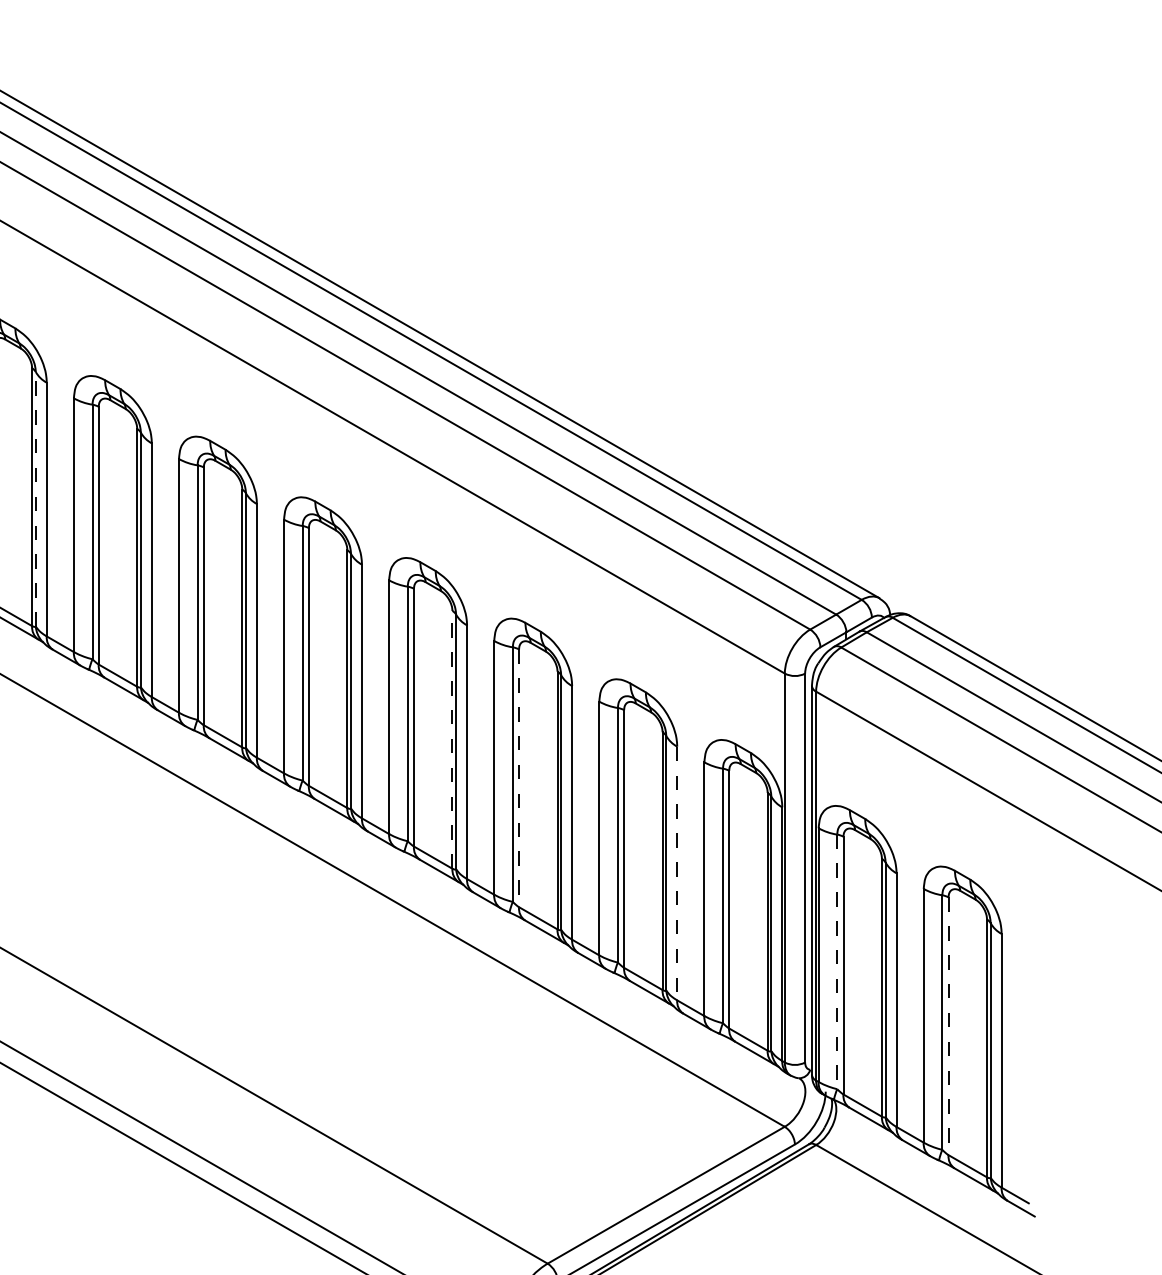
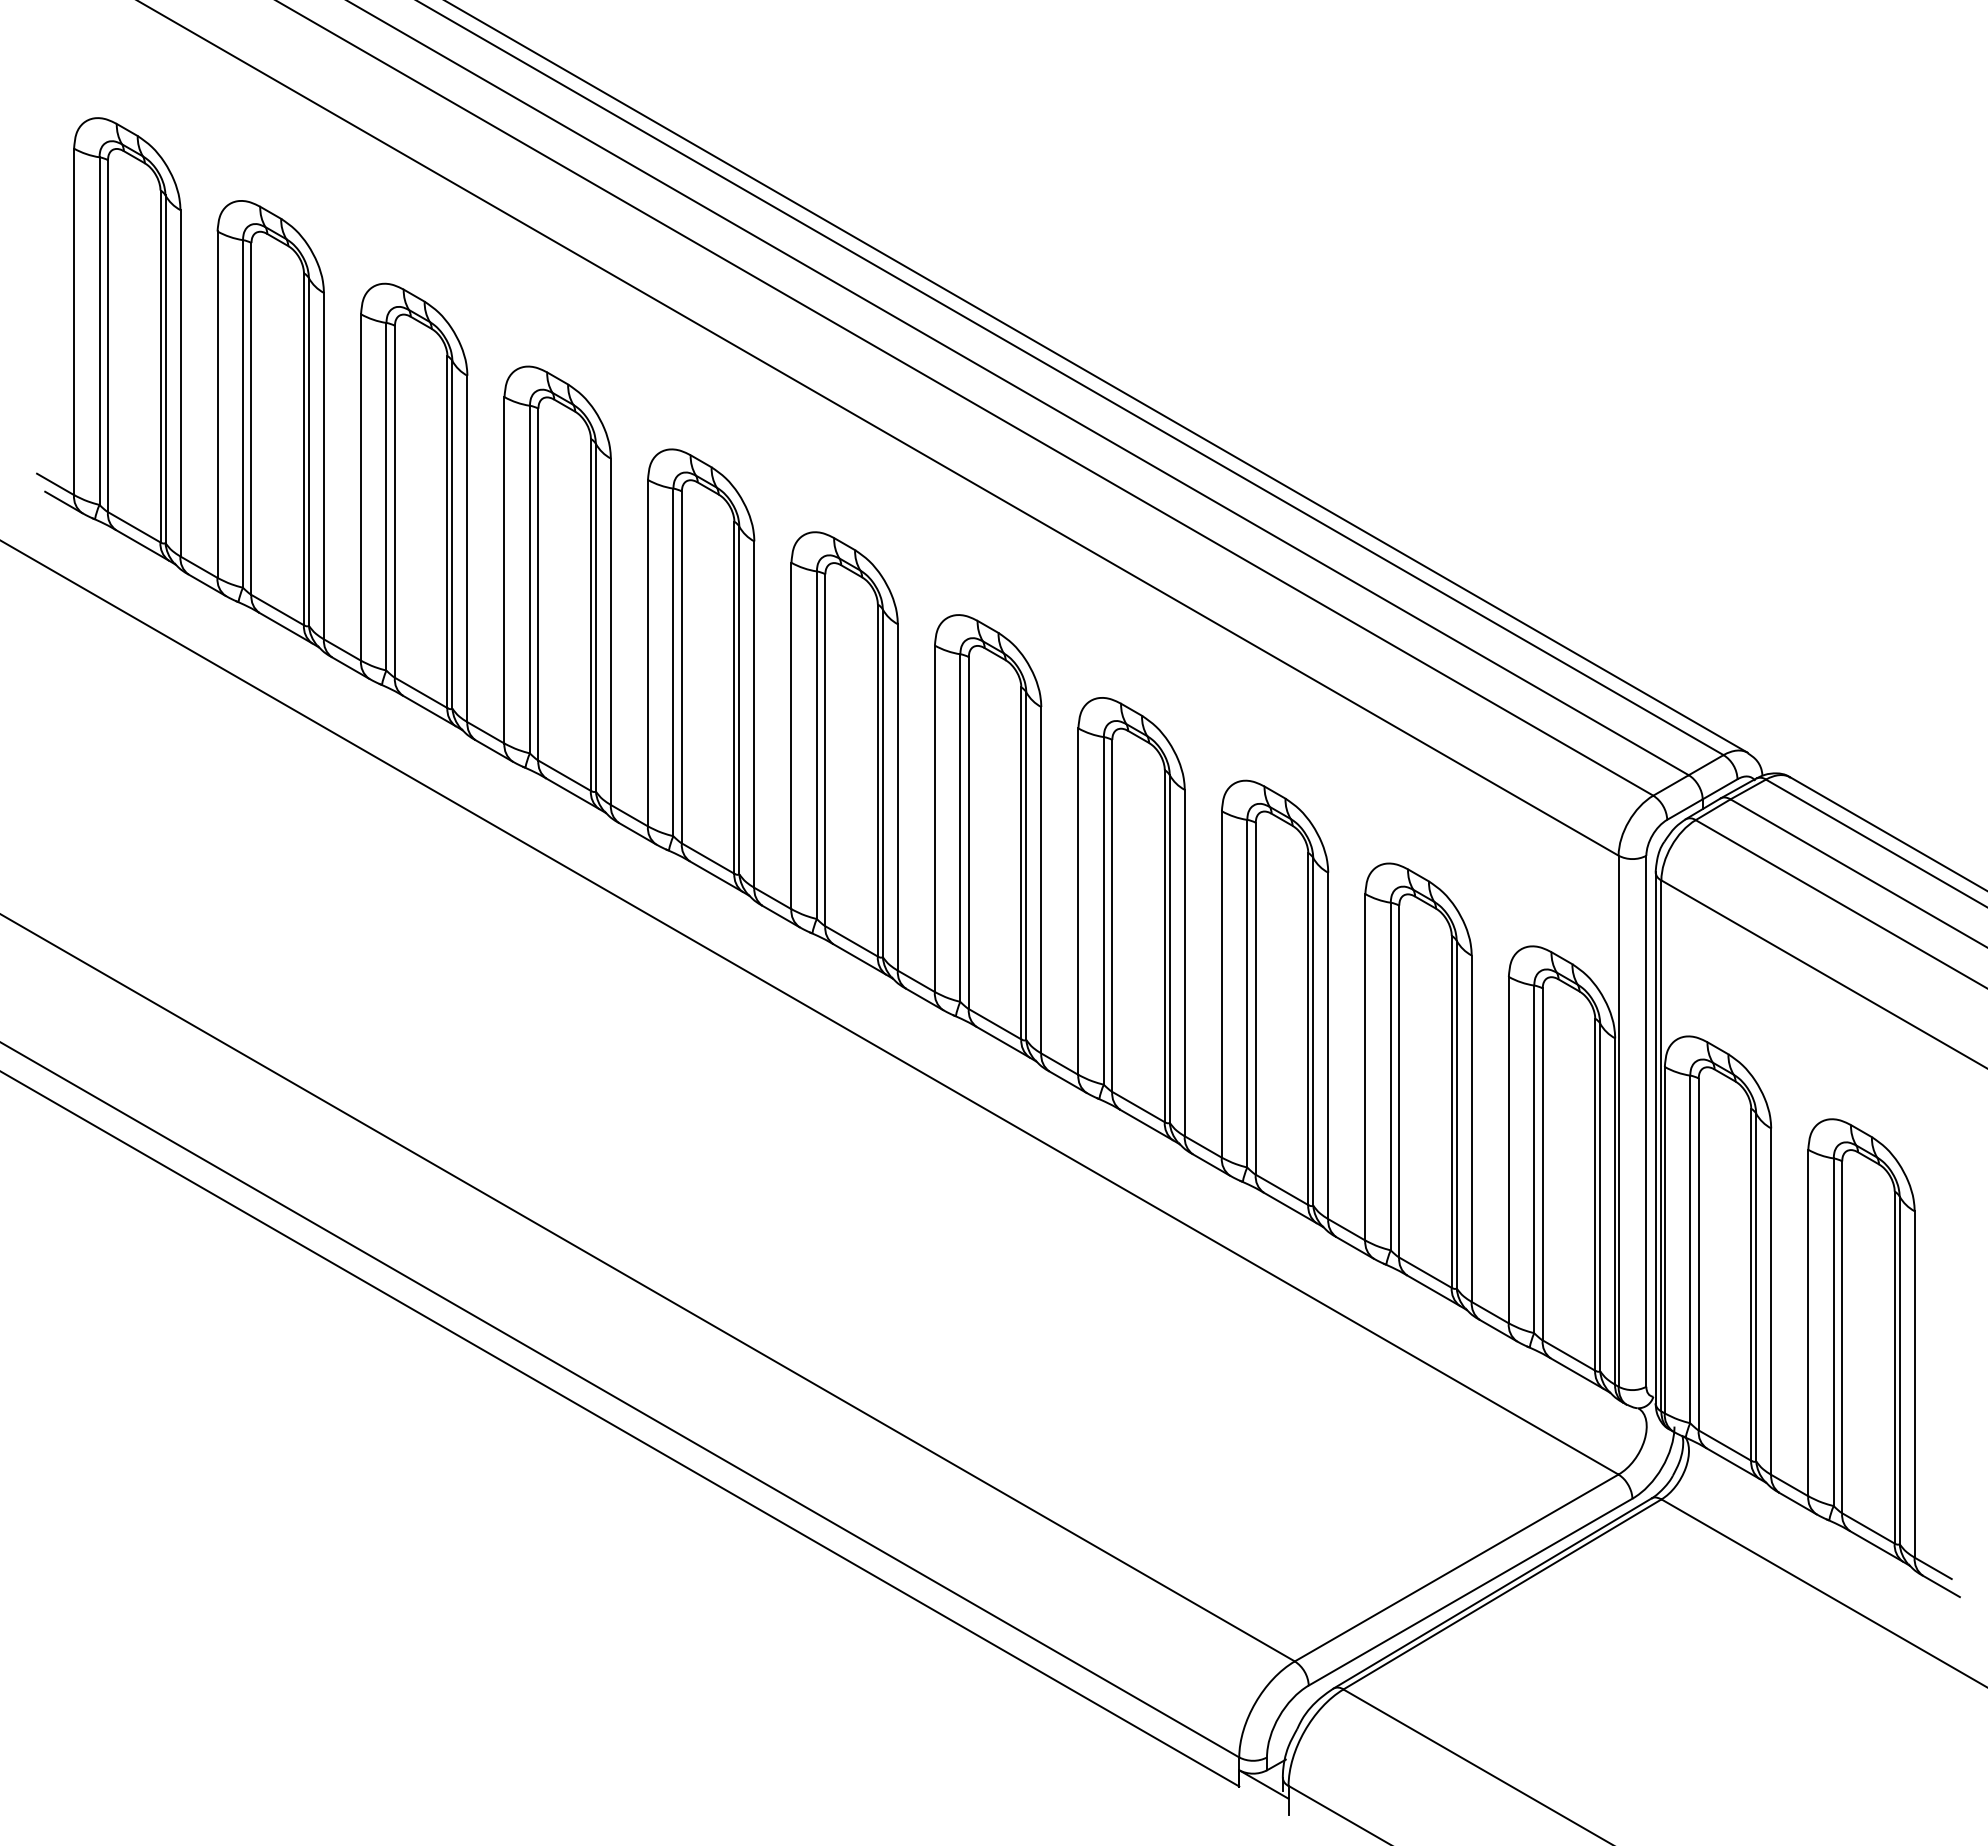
line: (35, 499) -> (595, 617), dashed -> solid
line: (452, 740) -> (1164, 946), dashed -> solid
line: (518, 778) -> (1255, 998), dashed -> solid
line: (677, 874) -> (1471, 1129), dashed -> solid
line: (837, 961) -> (1690, 1249), dashed -> solid
line: (948, 1026) -> (1842, 1337), dashed -> solid

